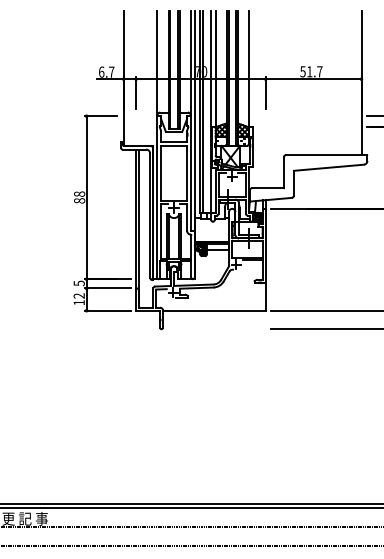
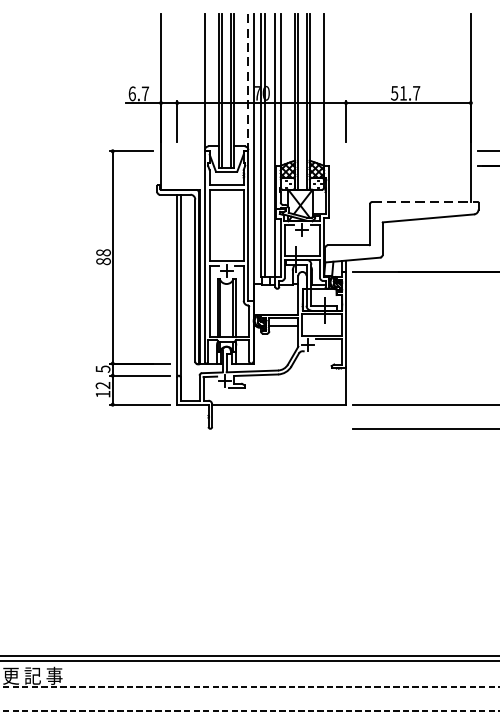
line: (190, 63) -> (248, 82), solid -> dashed
line: (326, 155) -> (425, 202), solid -> dashed

